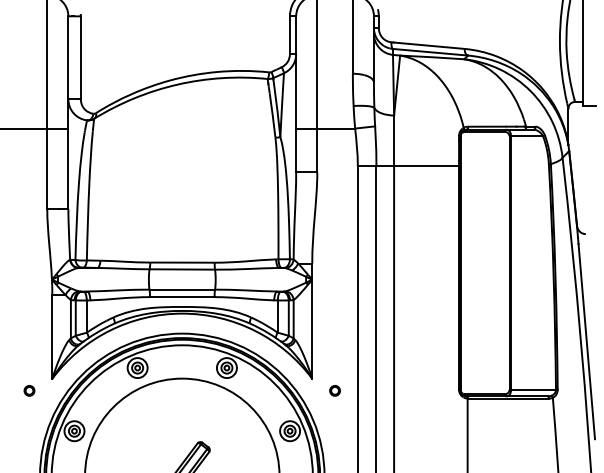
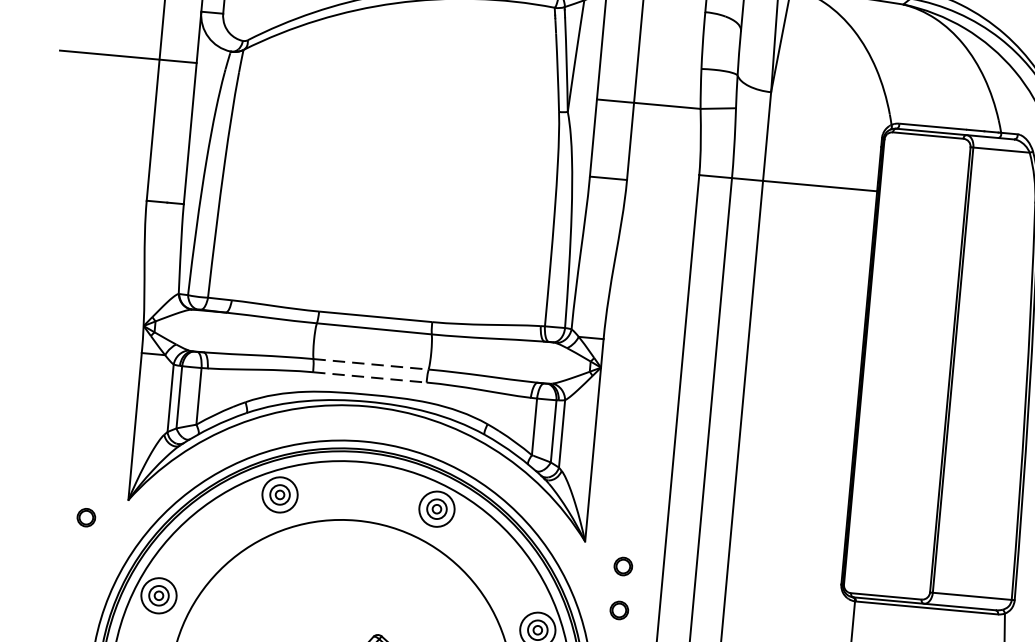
line: (182, 289) -> (371, 364), solid -> dashed
line: (182, 297) -> (370, 378), solid -> dashed
part: (334, 415) -> (618, 609), added

